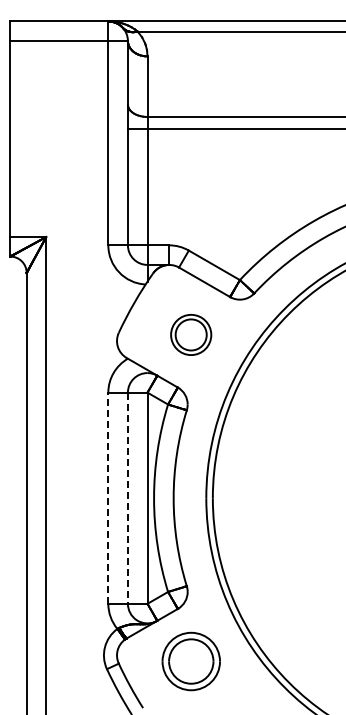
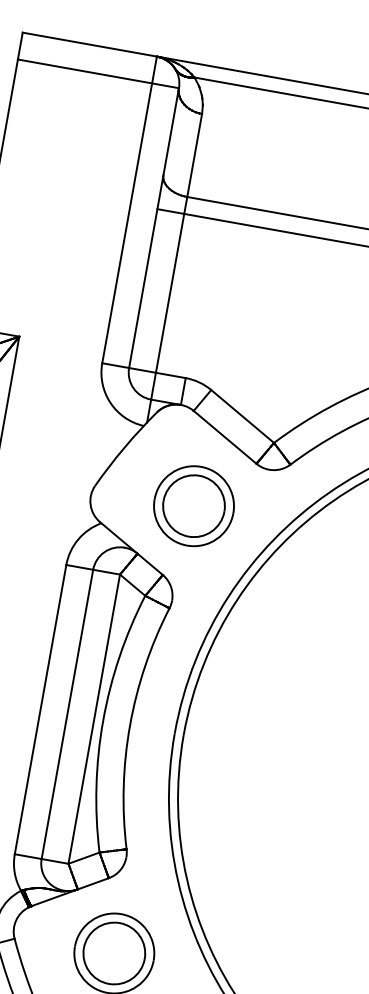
part: (190, 334) -> (193, 505), size x1.43
line: (108, 498) -> (40, 710), dashed -> solid
line: (127, 498) -> (66, 714), dashed -> solid

